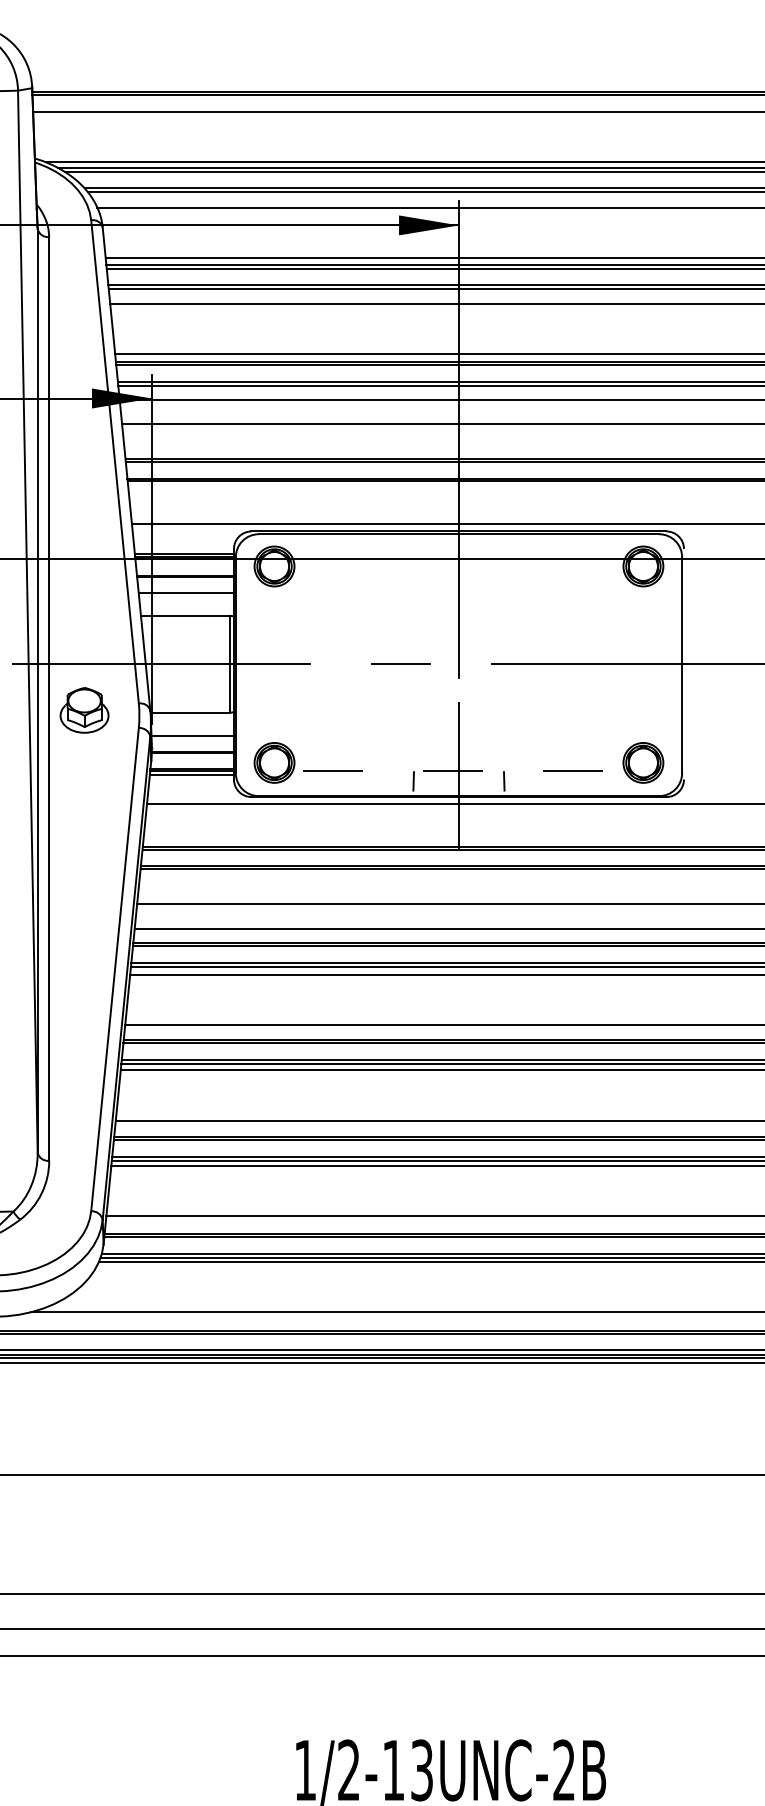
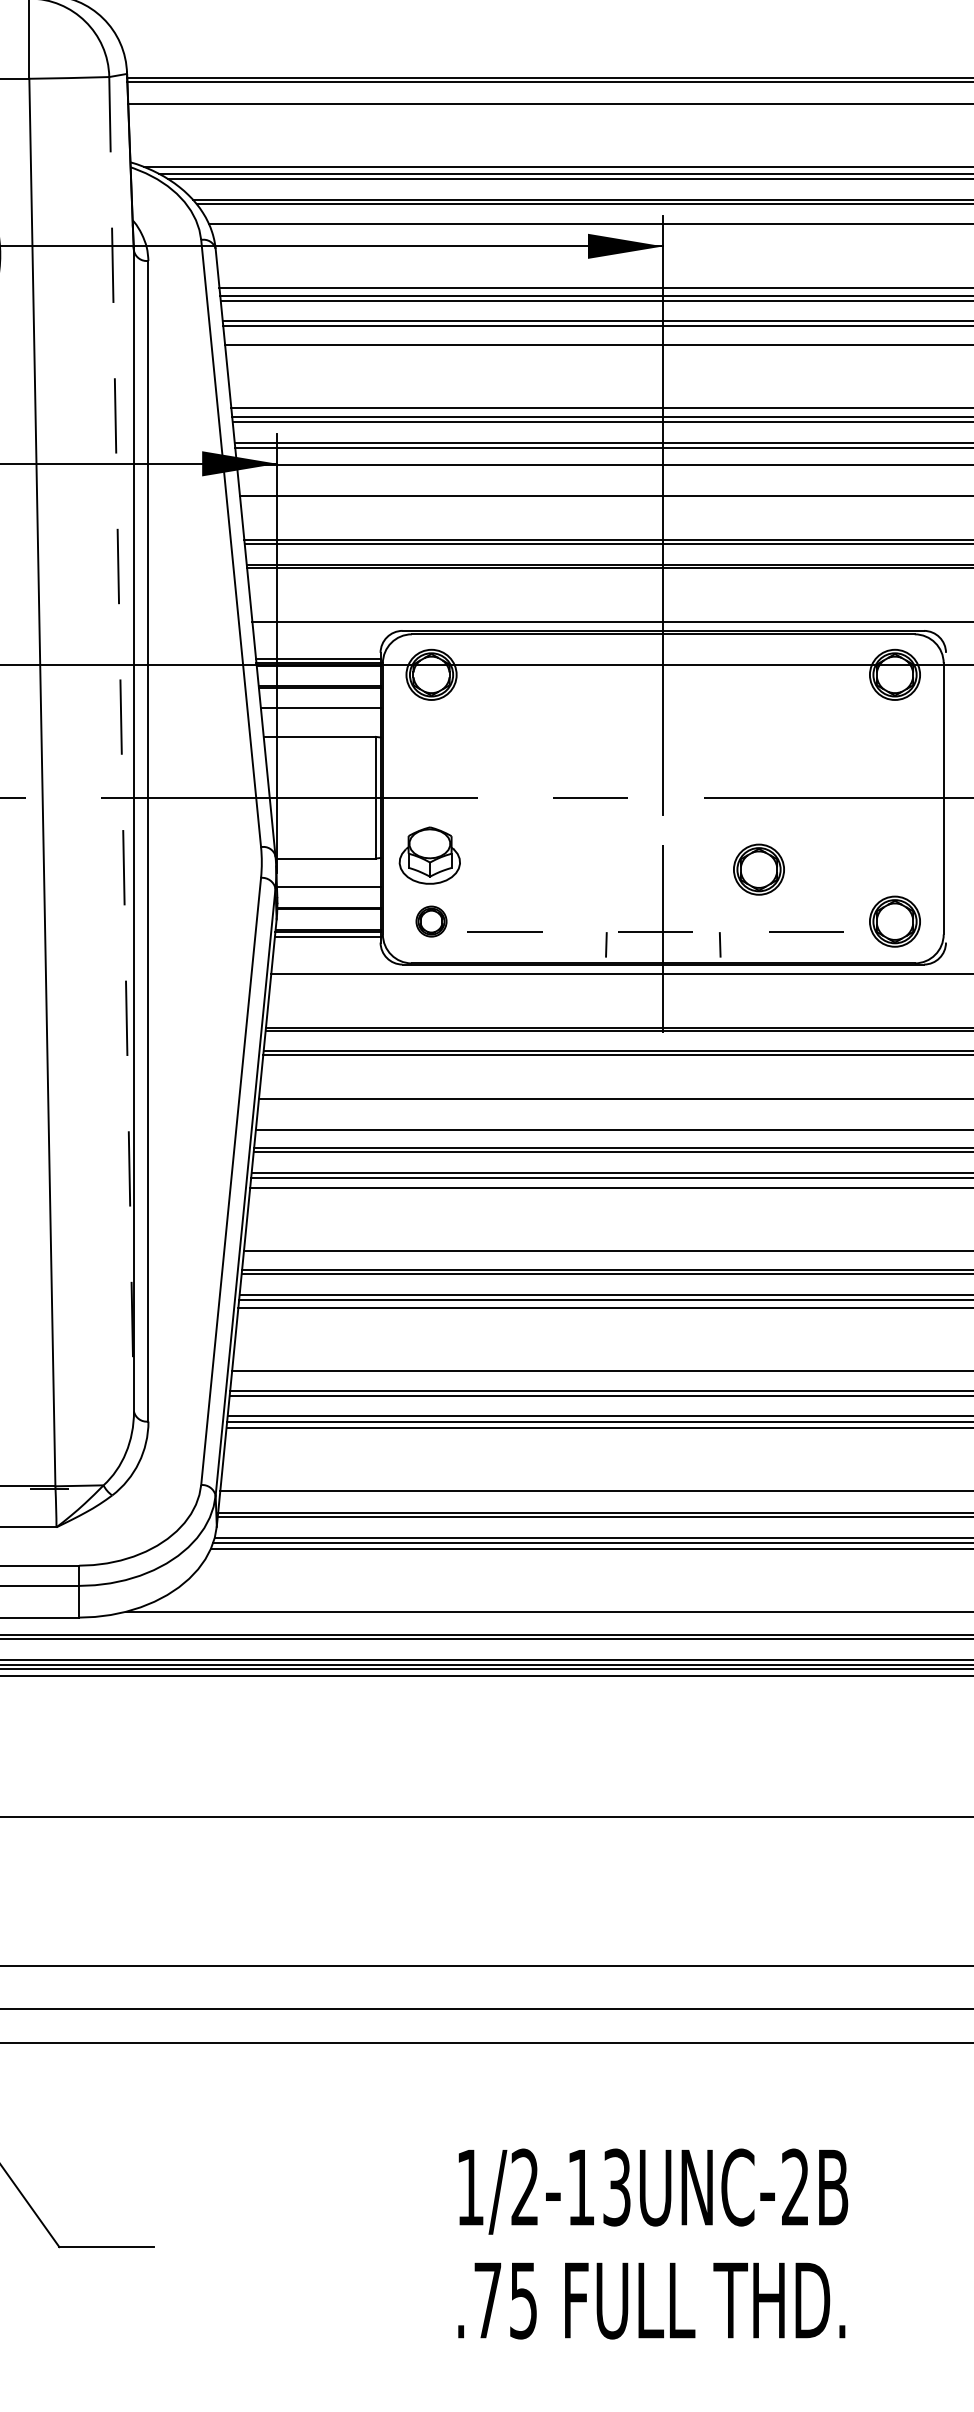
line: (27, 621) -> (121, 744), solid -> dashed
part: (84, 710) -> (429, 855), moved
part: (534, 721) -> (758, 869), added
part: (274, 762) -> (431, 921), size x0.6

